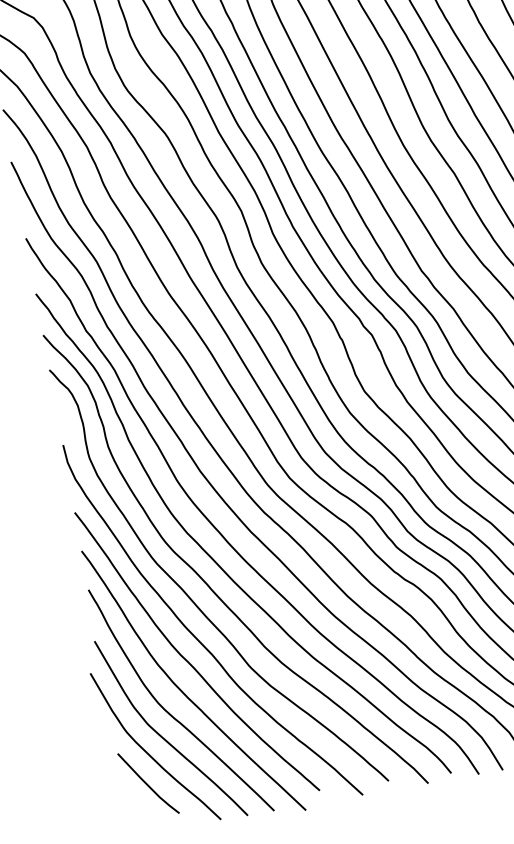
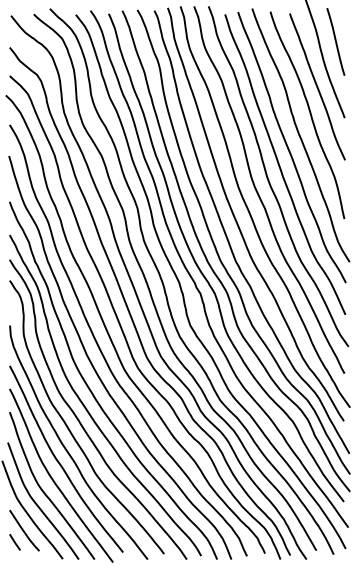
line: (135, 806) -> (14, 542), added

